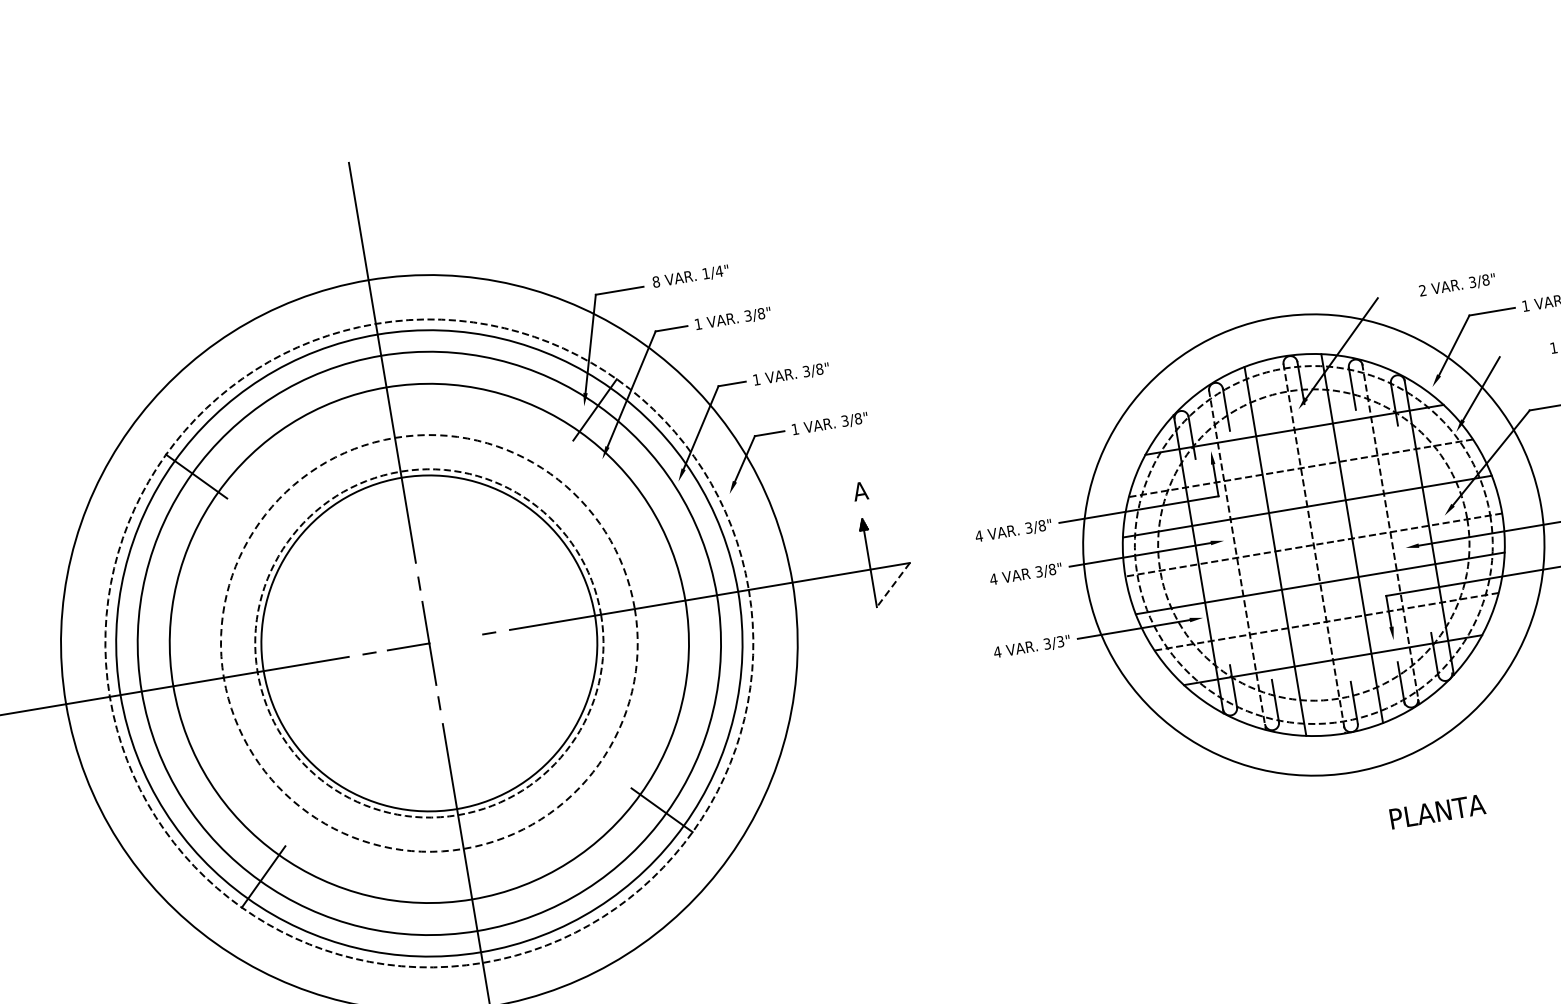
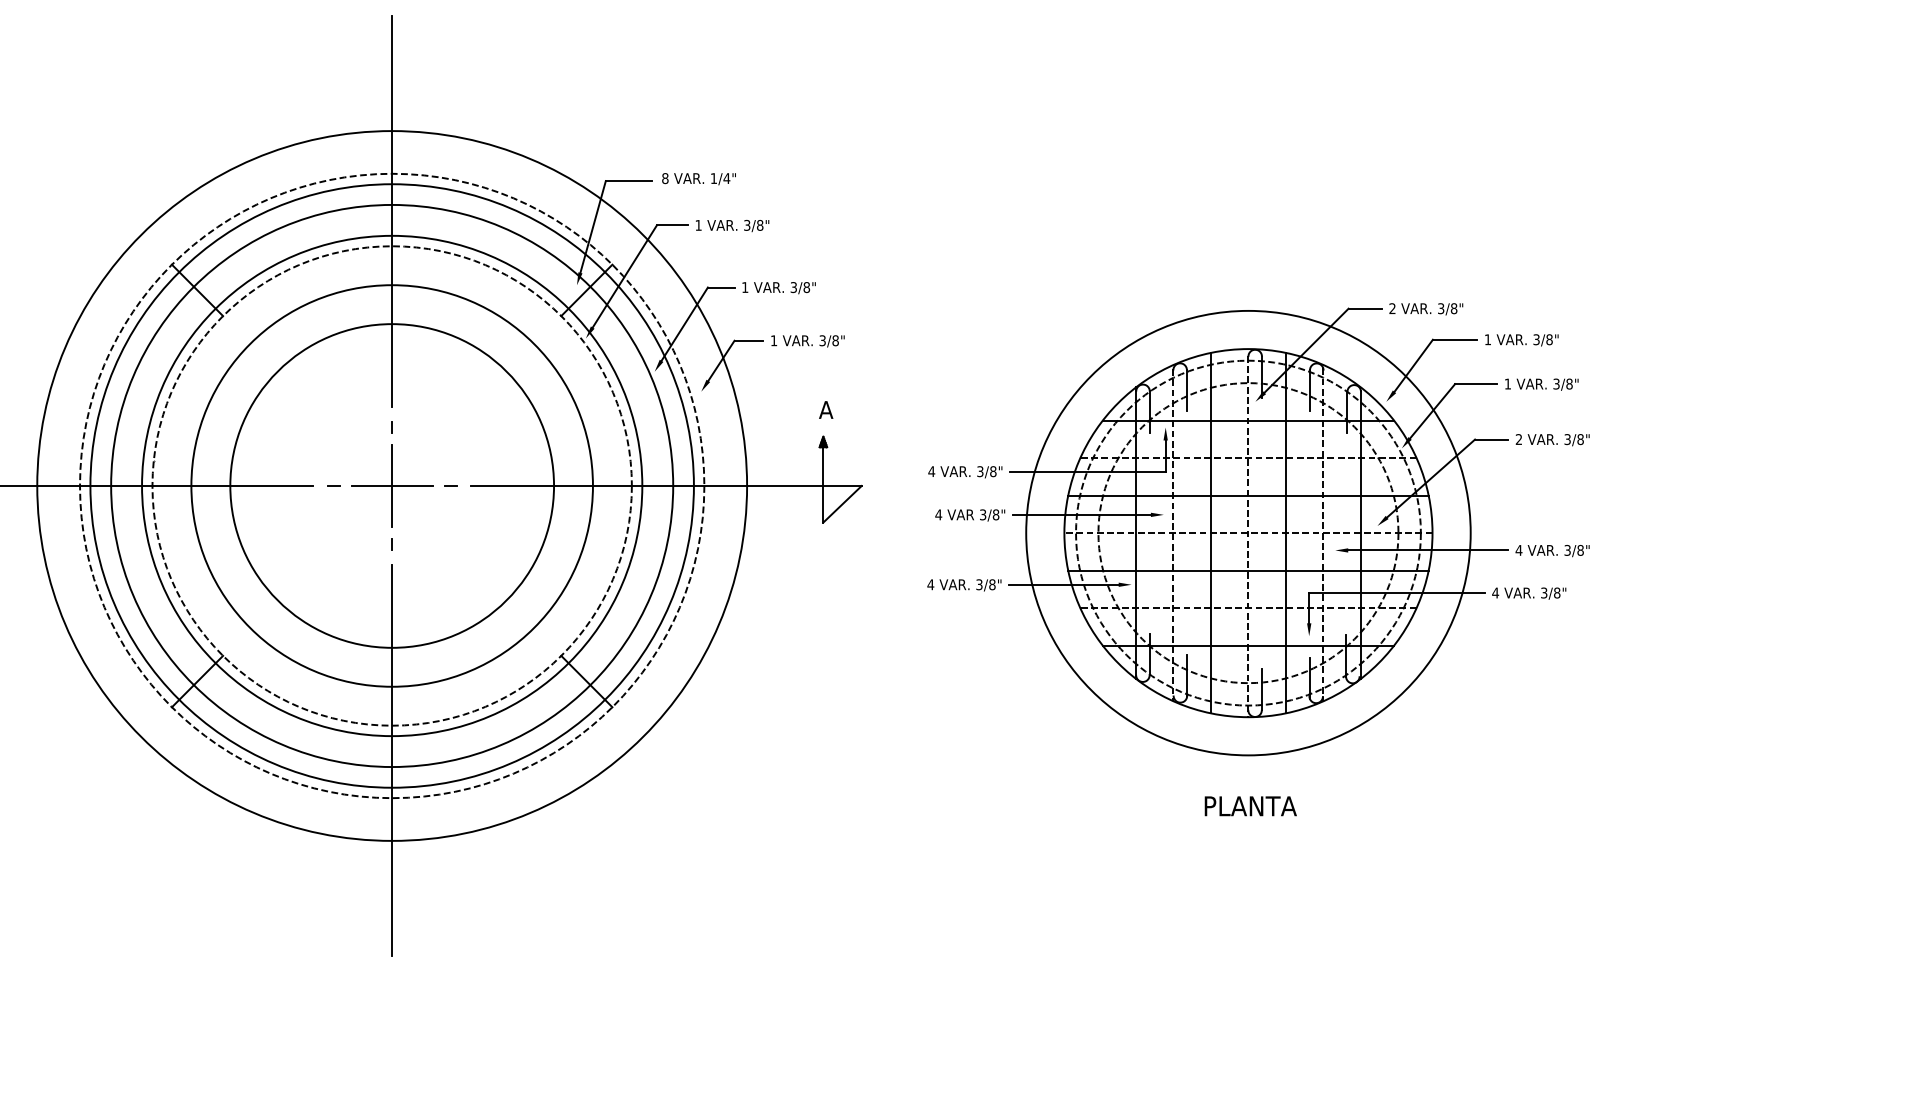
line: (1394, 295) -> (1364, 308), added
line: (1521, 353) -> (1476, 384), added
line: (893, 585) -> (842, 504), dashed -> solid
line: (450, 639) -> (412, 485), added
text: (1060, 641) -> (992, 584), 3/3" -> 3/8"
circle: (428, 643) -> (391, 485), dashed -> solid
circle: (428, 643) -> (391, 485), size x1.43
text: (1437, 811) -> (1250, 806), moved

